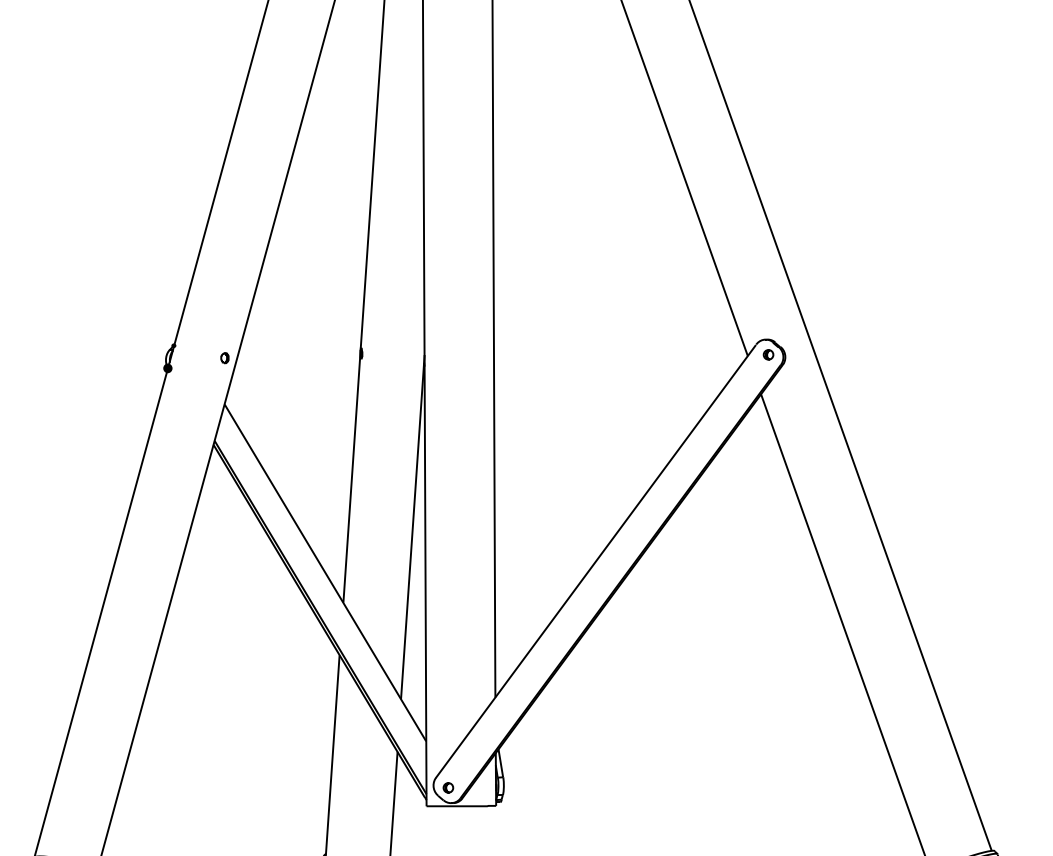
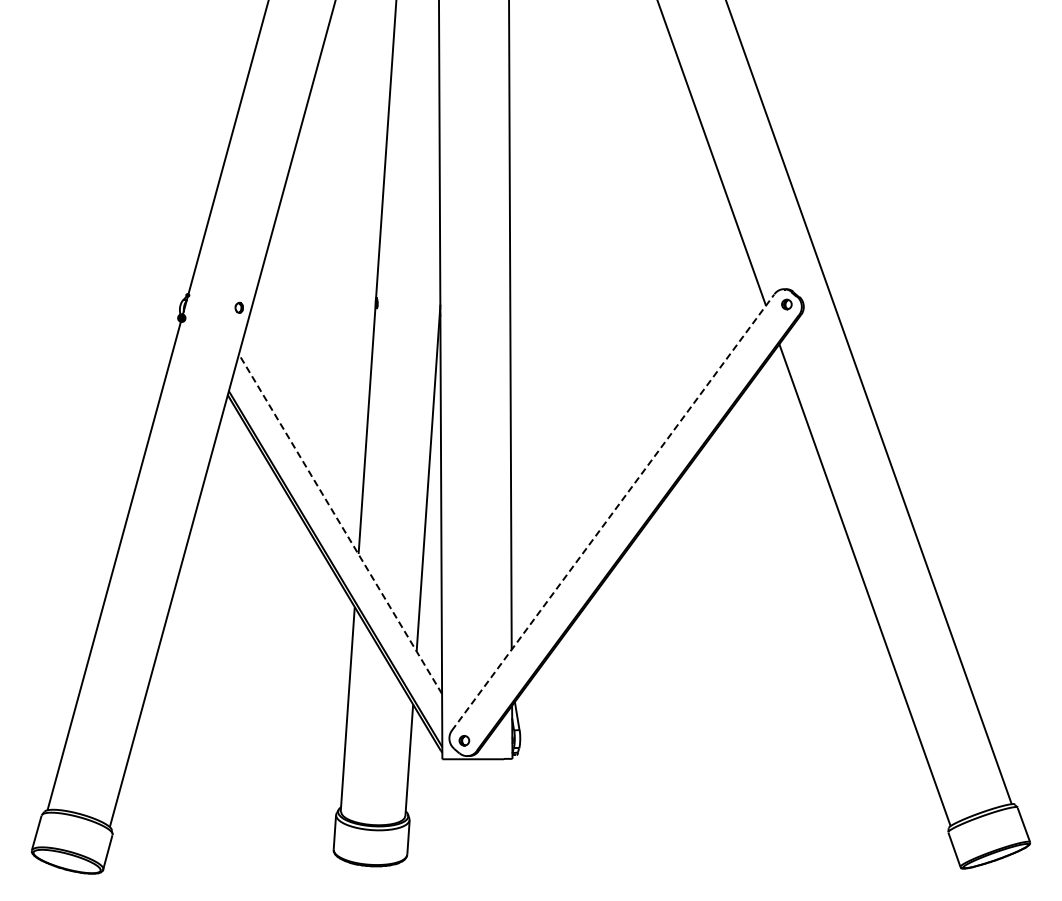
line: (596, 561) -> (613, 512), solid -> dashed
line: (325, 573) -> (340, 524), solid -> dashed

